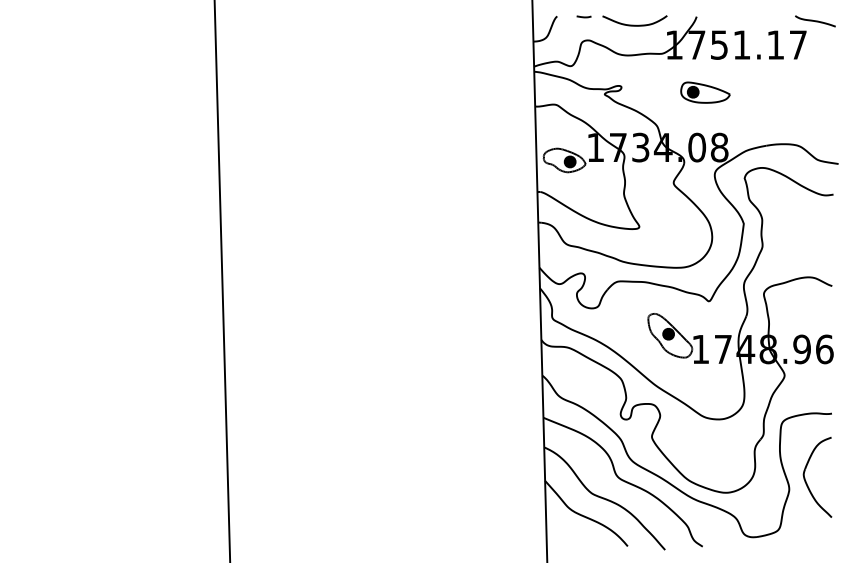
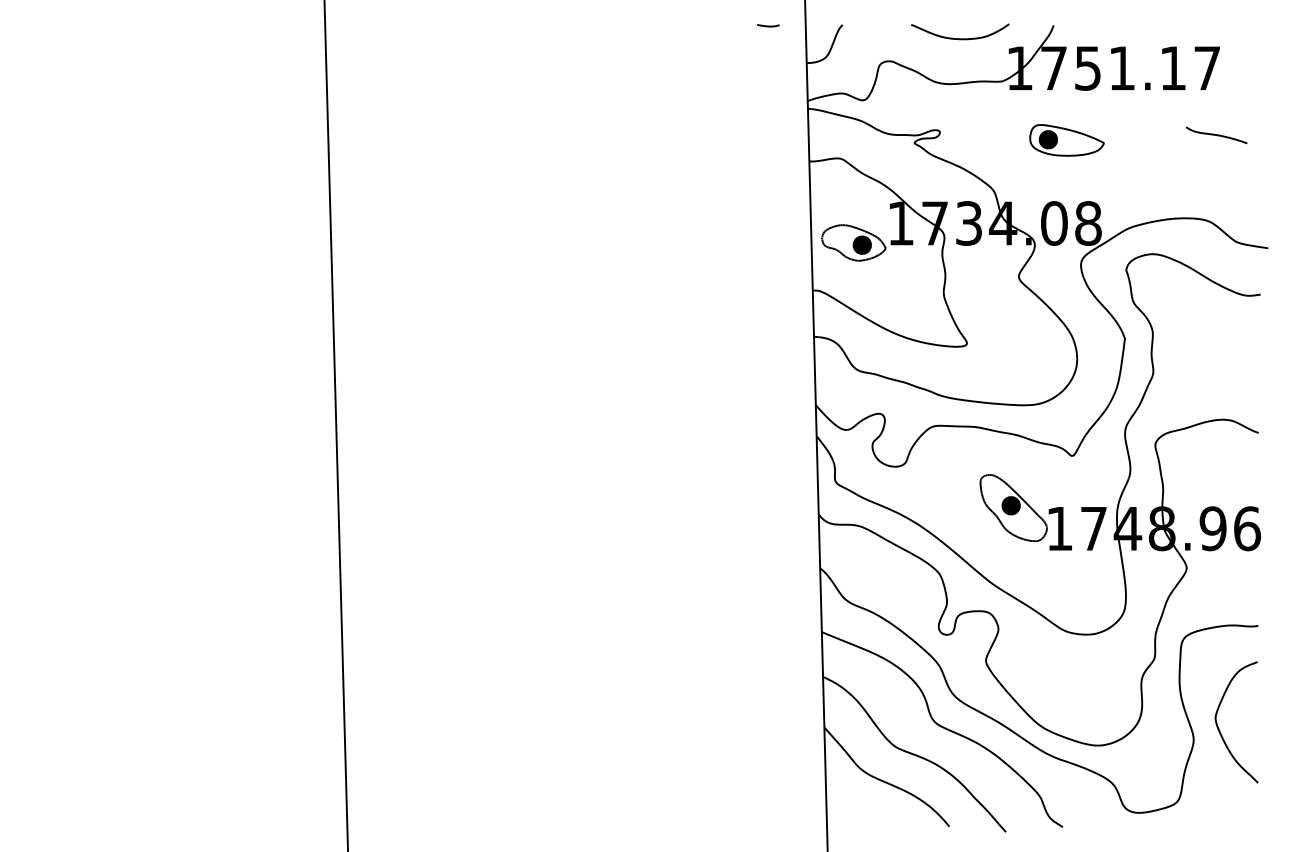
curve: (583, 16) -> (767, 25), moved
curve: (815, 21) -> (1216, 135), moved

